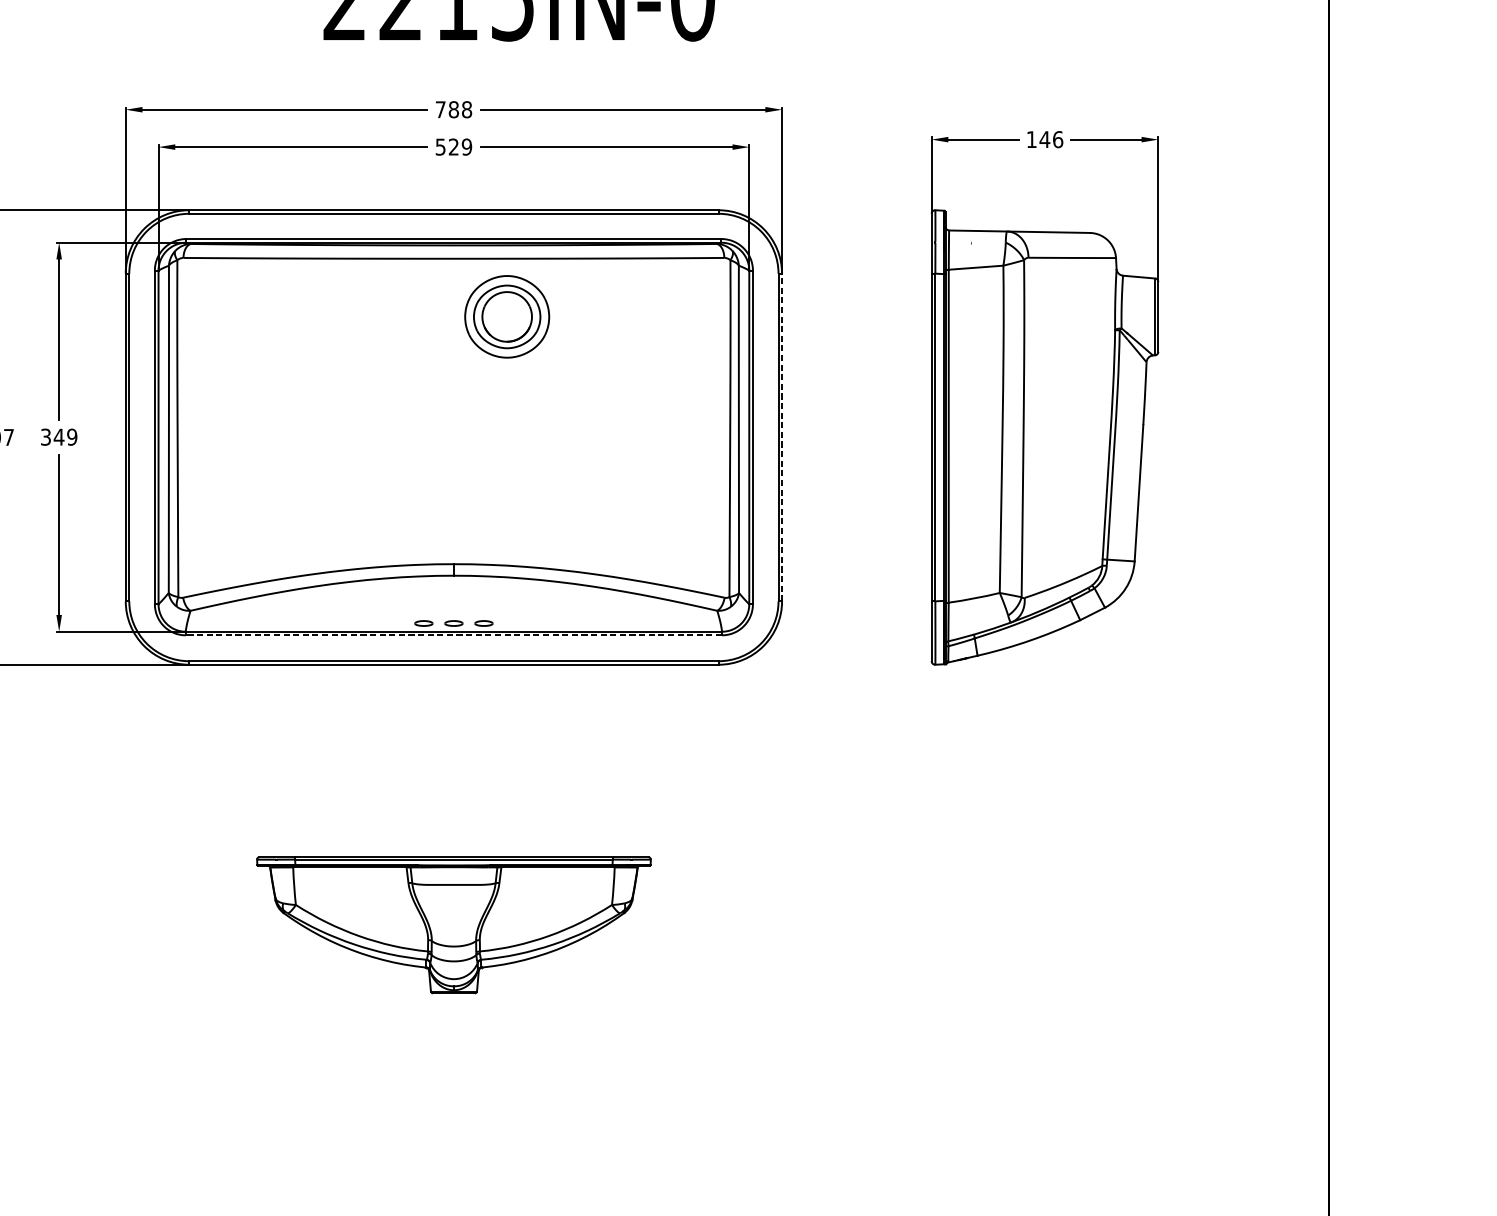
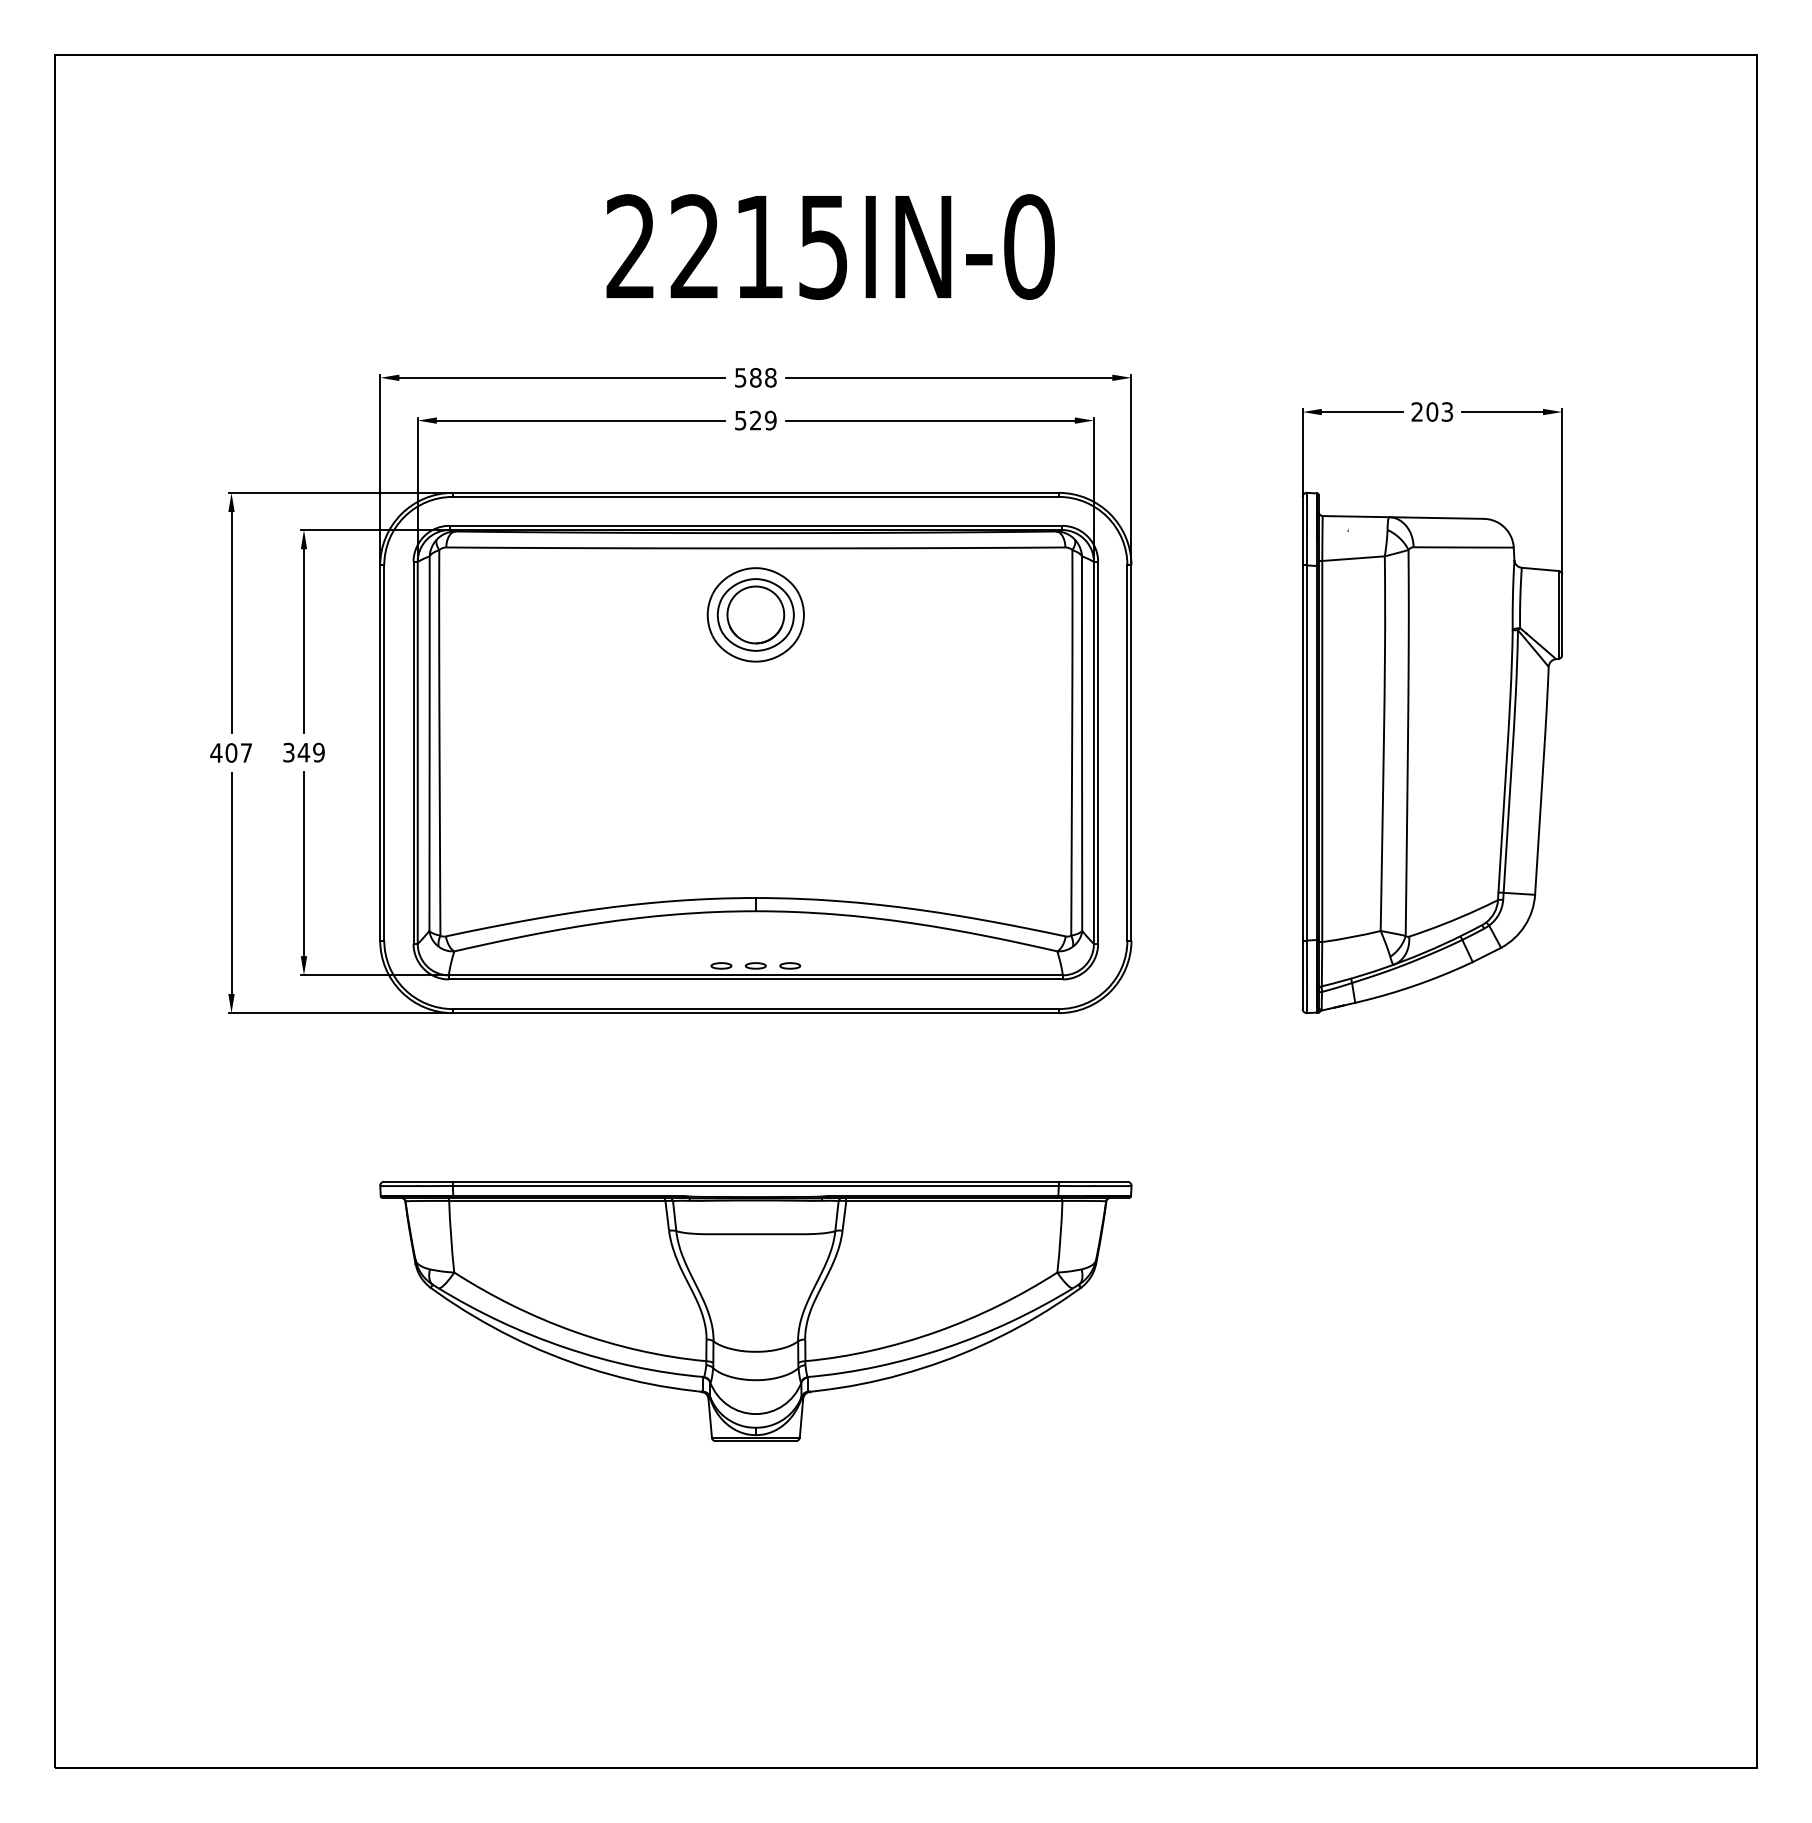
text: (440, 109) -> (740, 377), 788 -> 588
text: (1045, 139) -> (1432, 411), 146 -> 203
part: (506, 316) -> (755, 614), moved
line: (782, 437) -> (1131, 753), dashed -> solid
line: (453, 635) -> (755, 979), dashed -> solid
part: (453, 925) -> (755, 1311), size x1.67

